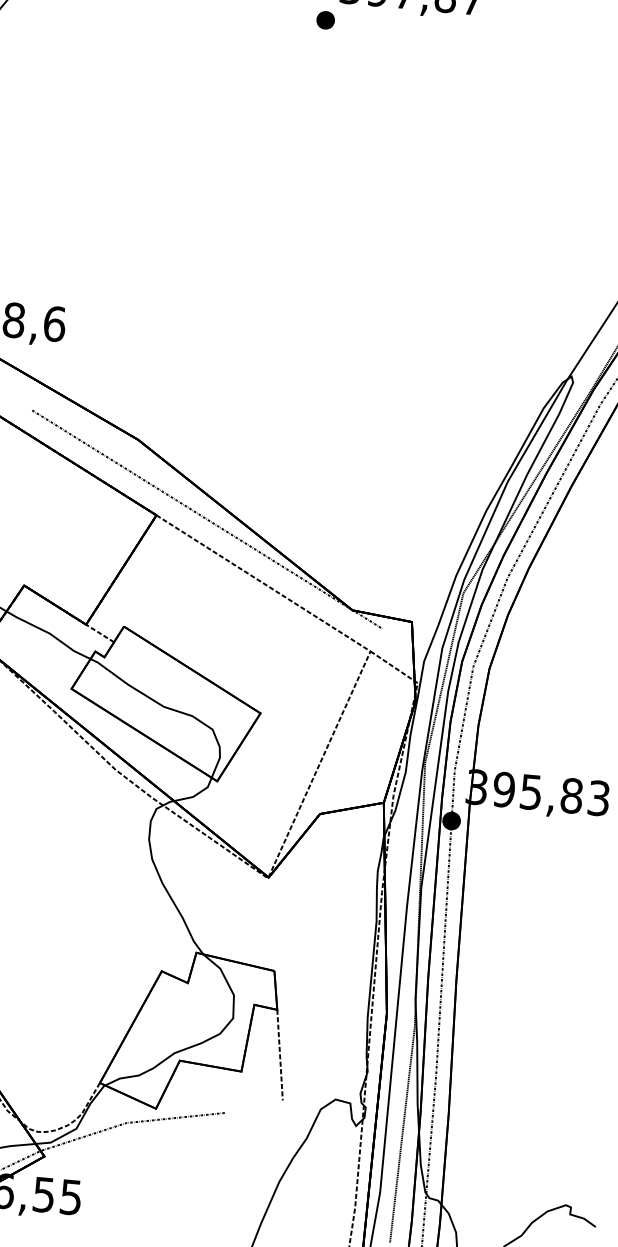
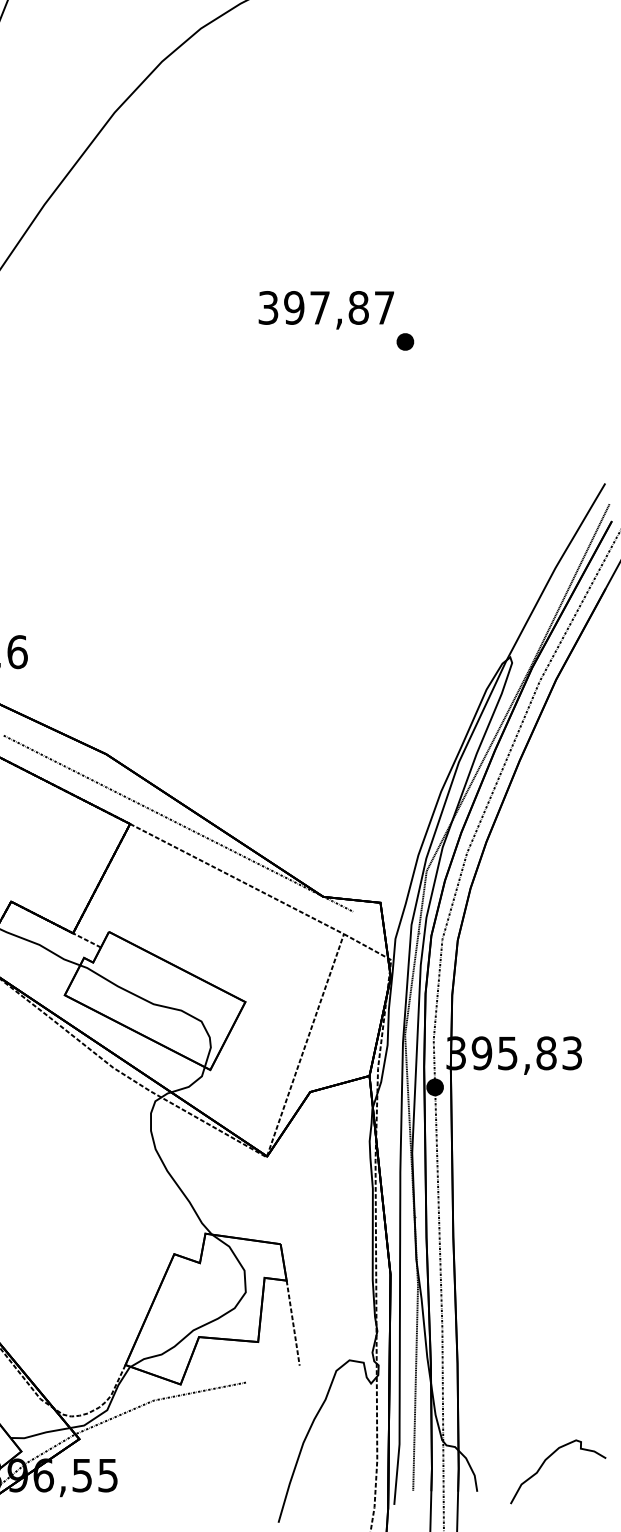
part: (325, 19) -> (405, 341), moved

